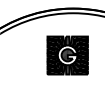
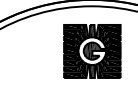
part: (67, 55) -> (92, 51), moved

